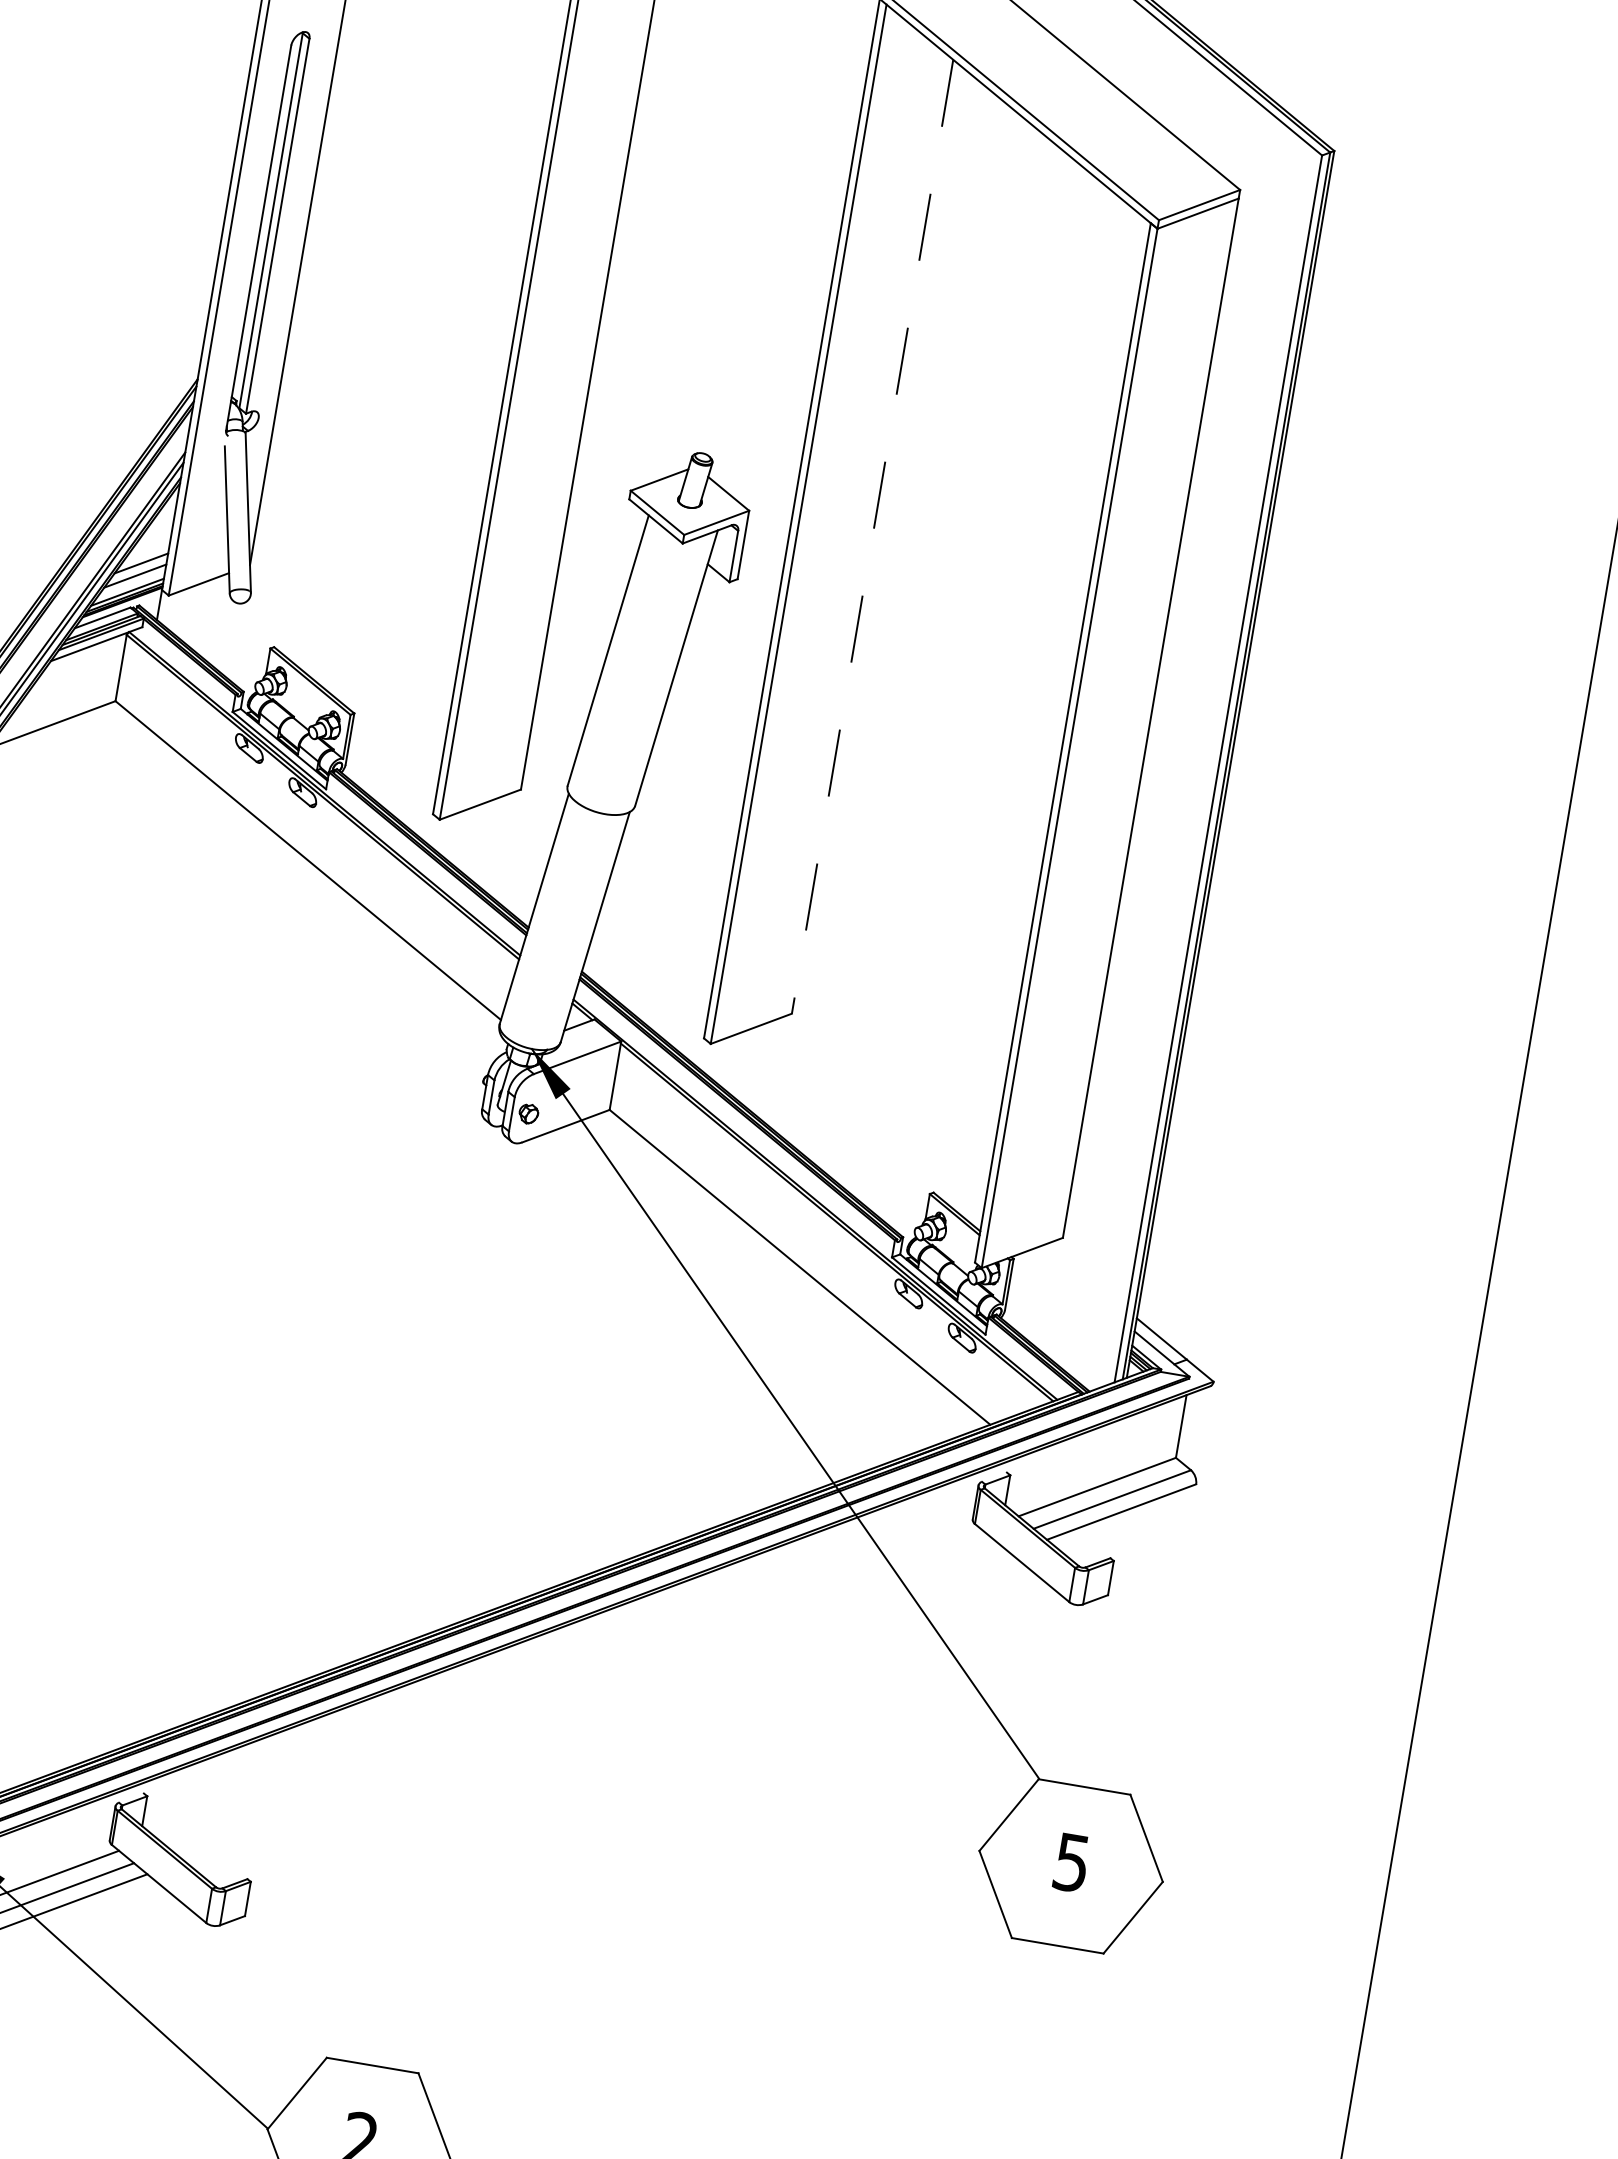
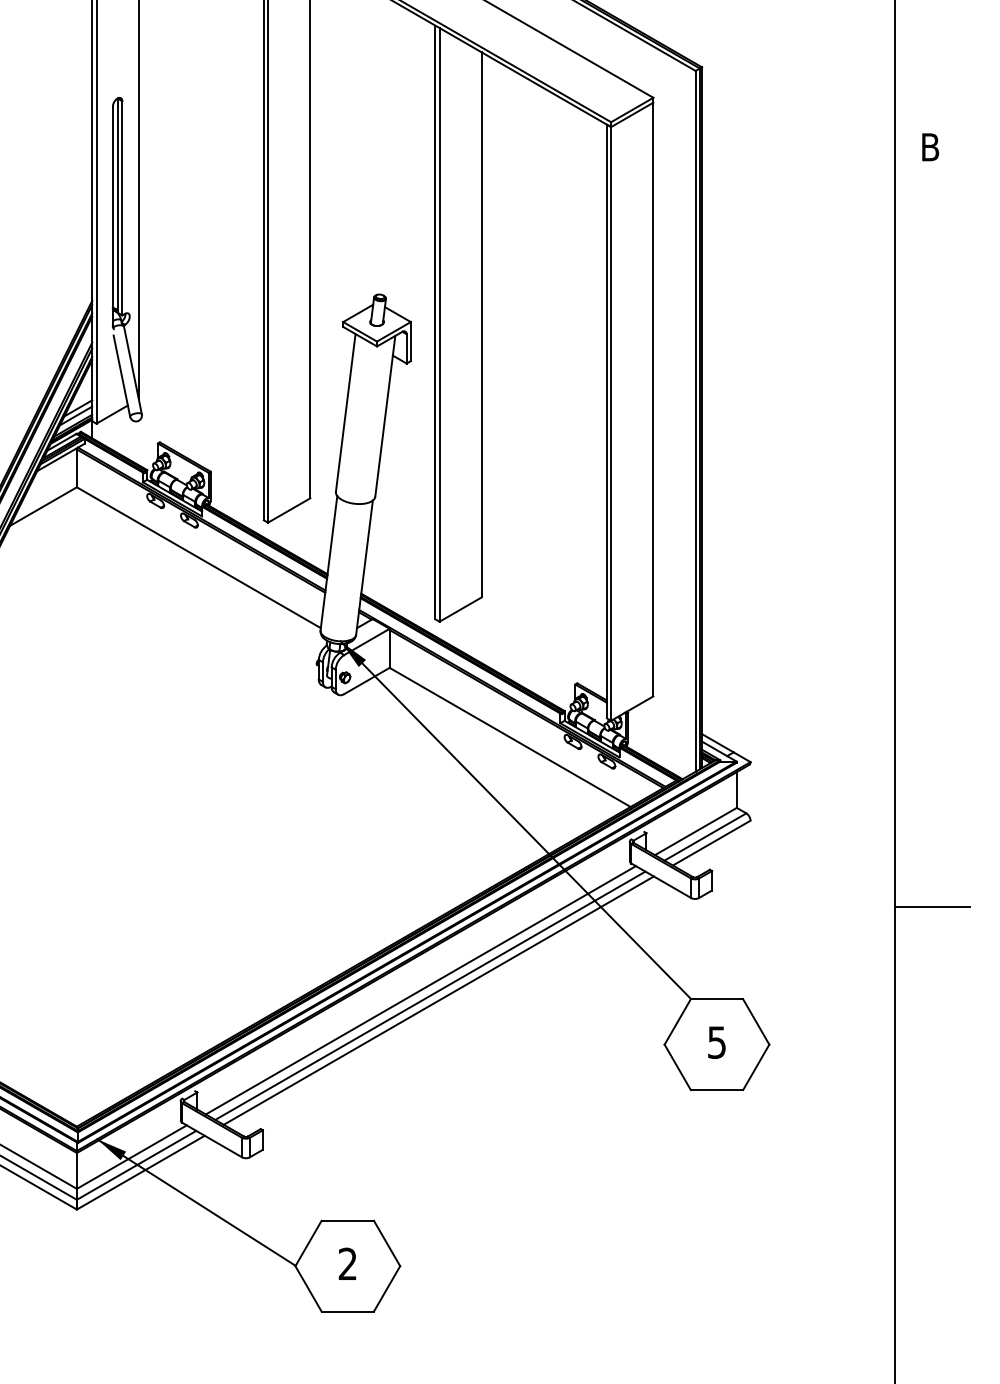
line: (871, 537) -> (481, 325), dashed -> solid
line: (568, 1683) -> (420, 990), added
line: (1487, 1689) -> (931, 907), added
line: (584, 1695) -> (430, 995), added
line: (596, 1706) -> (438, 1000), added

